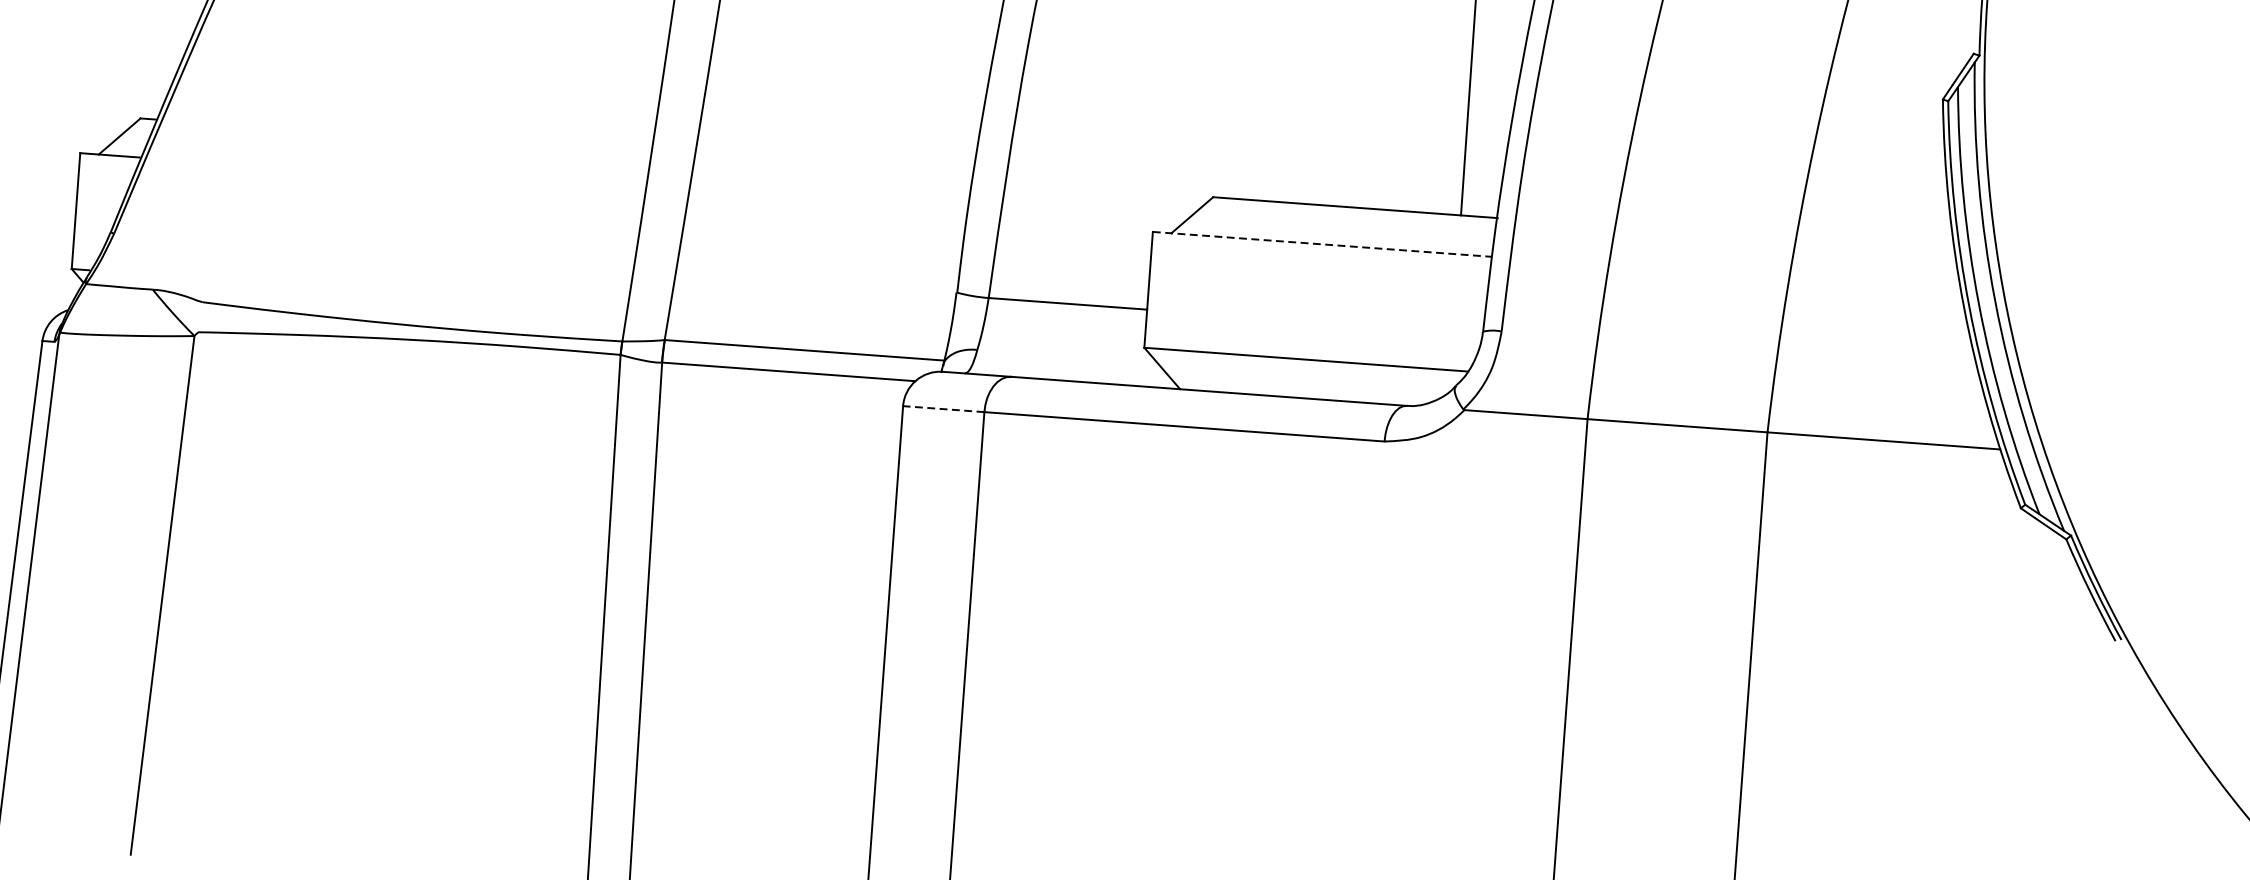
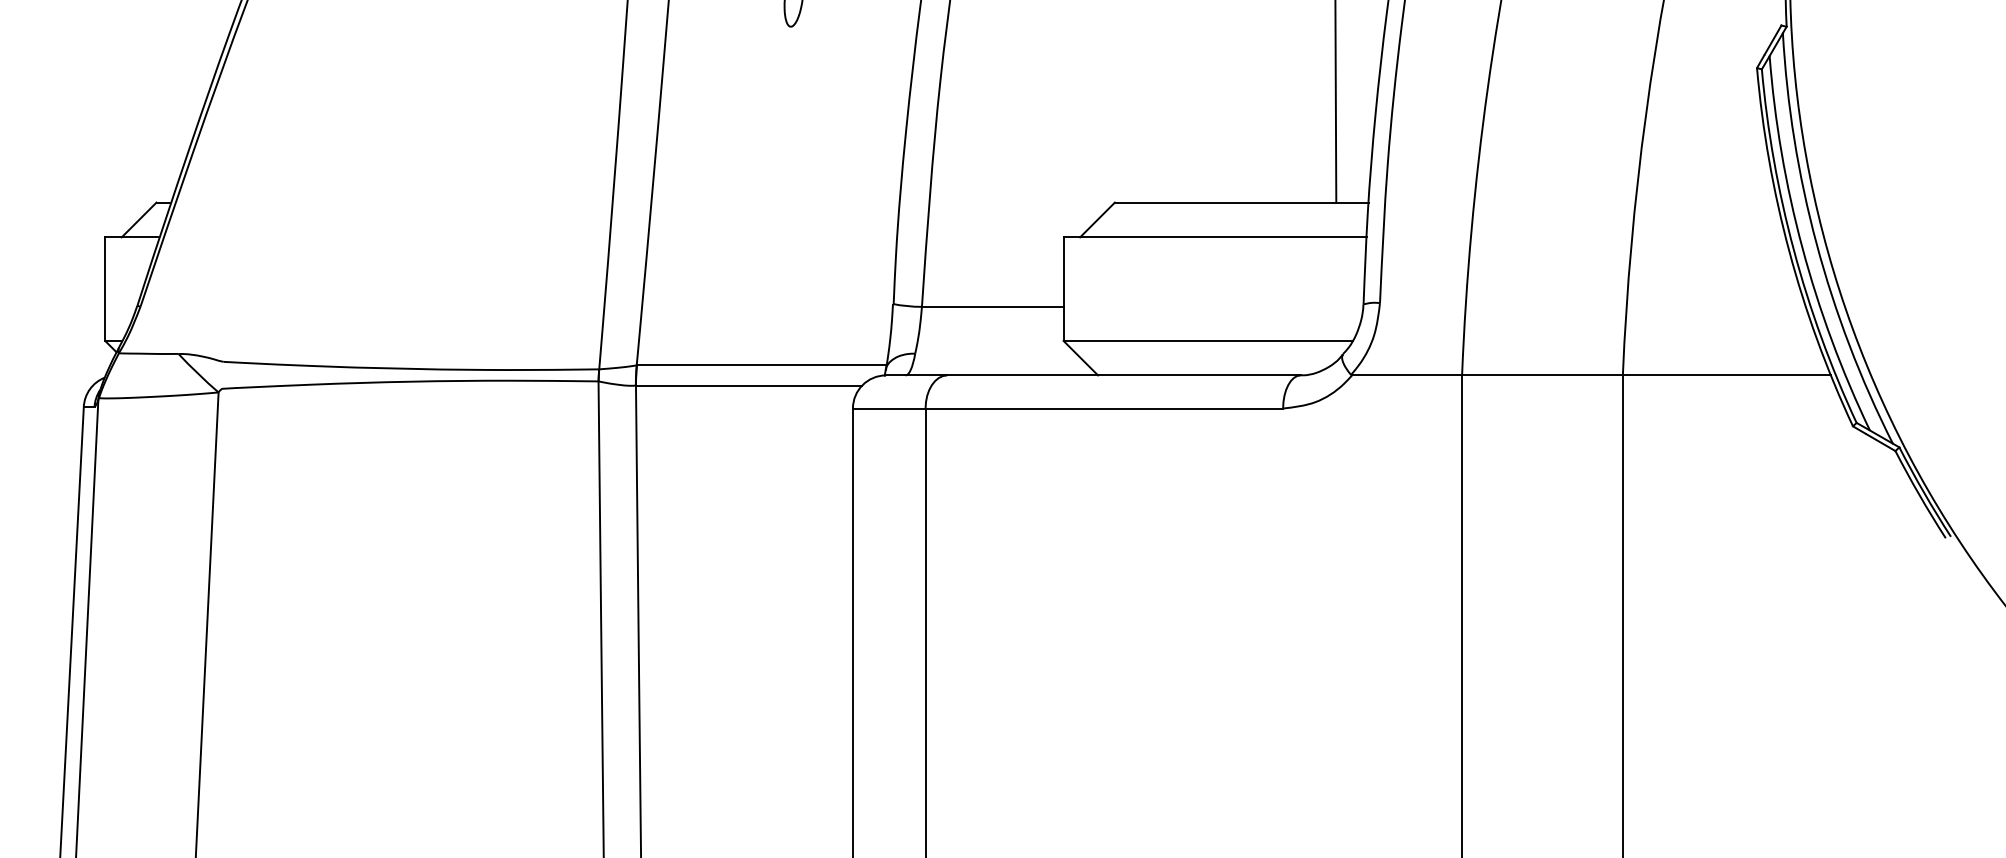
line: (1322, 244) -> (1215, 237), dashed -> solid
line: (942, 409) -> (888, 408), dashed -> solid

